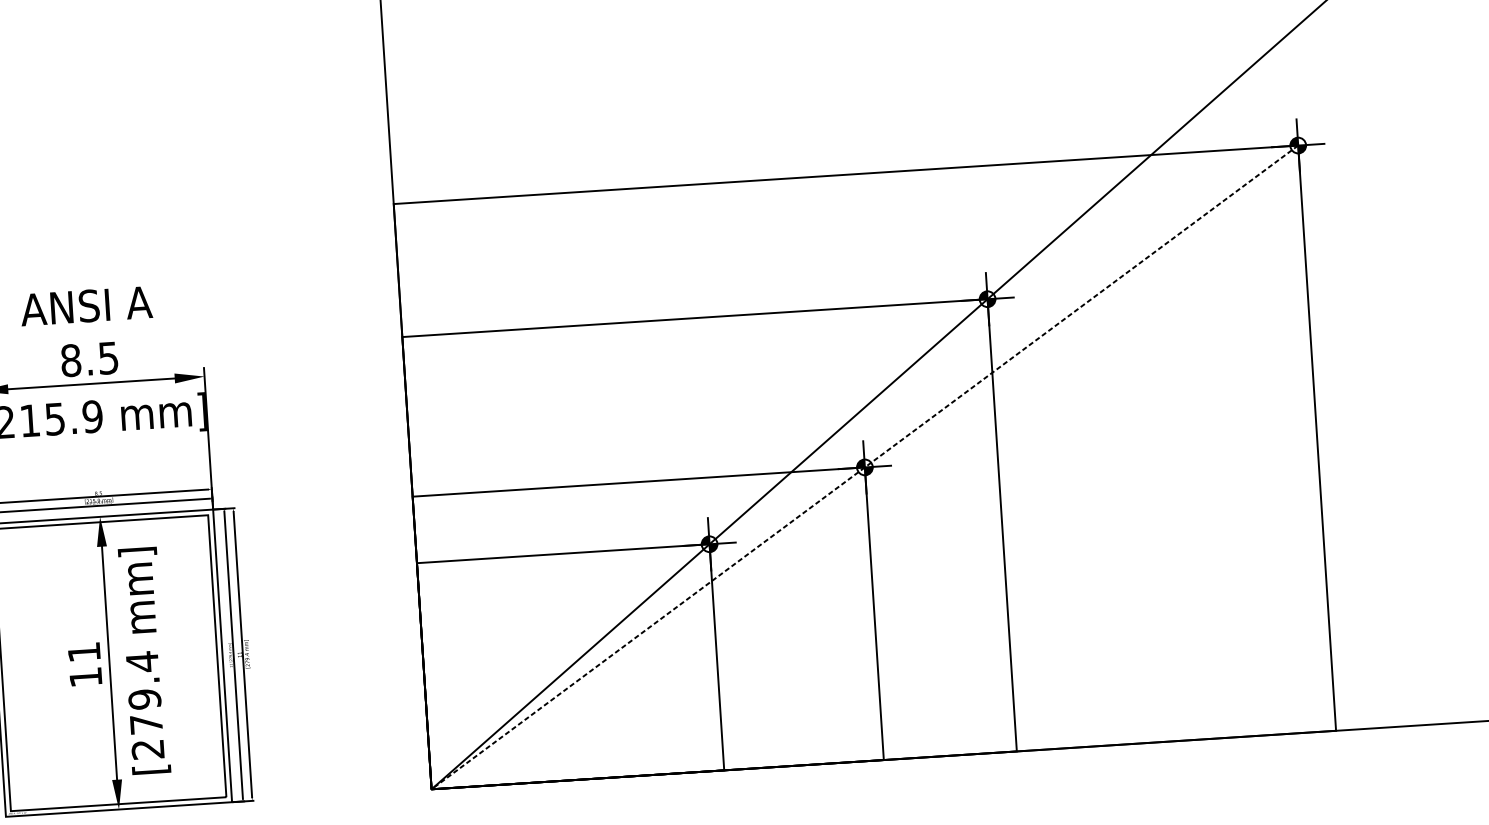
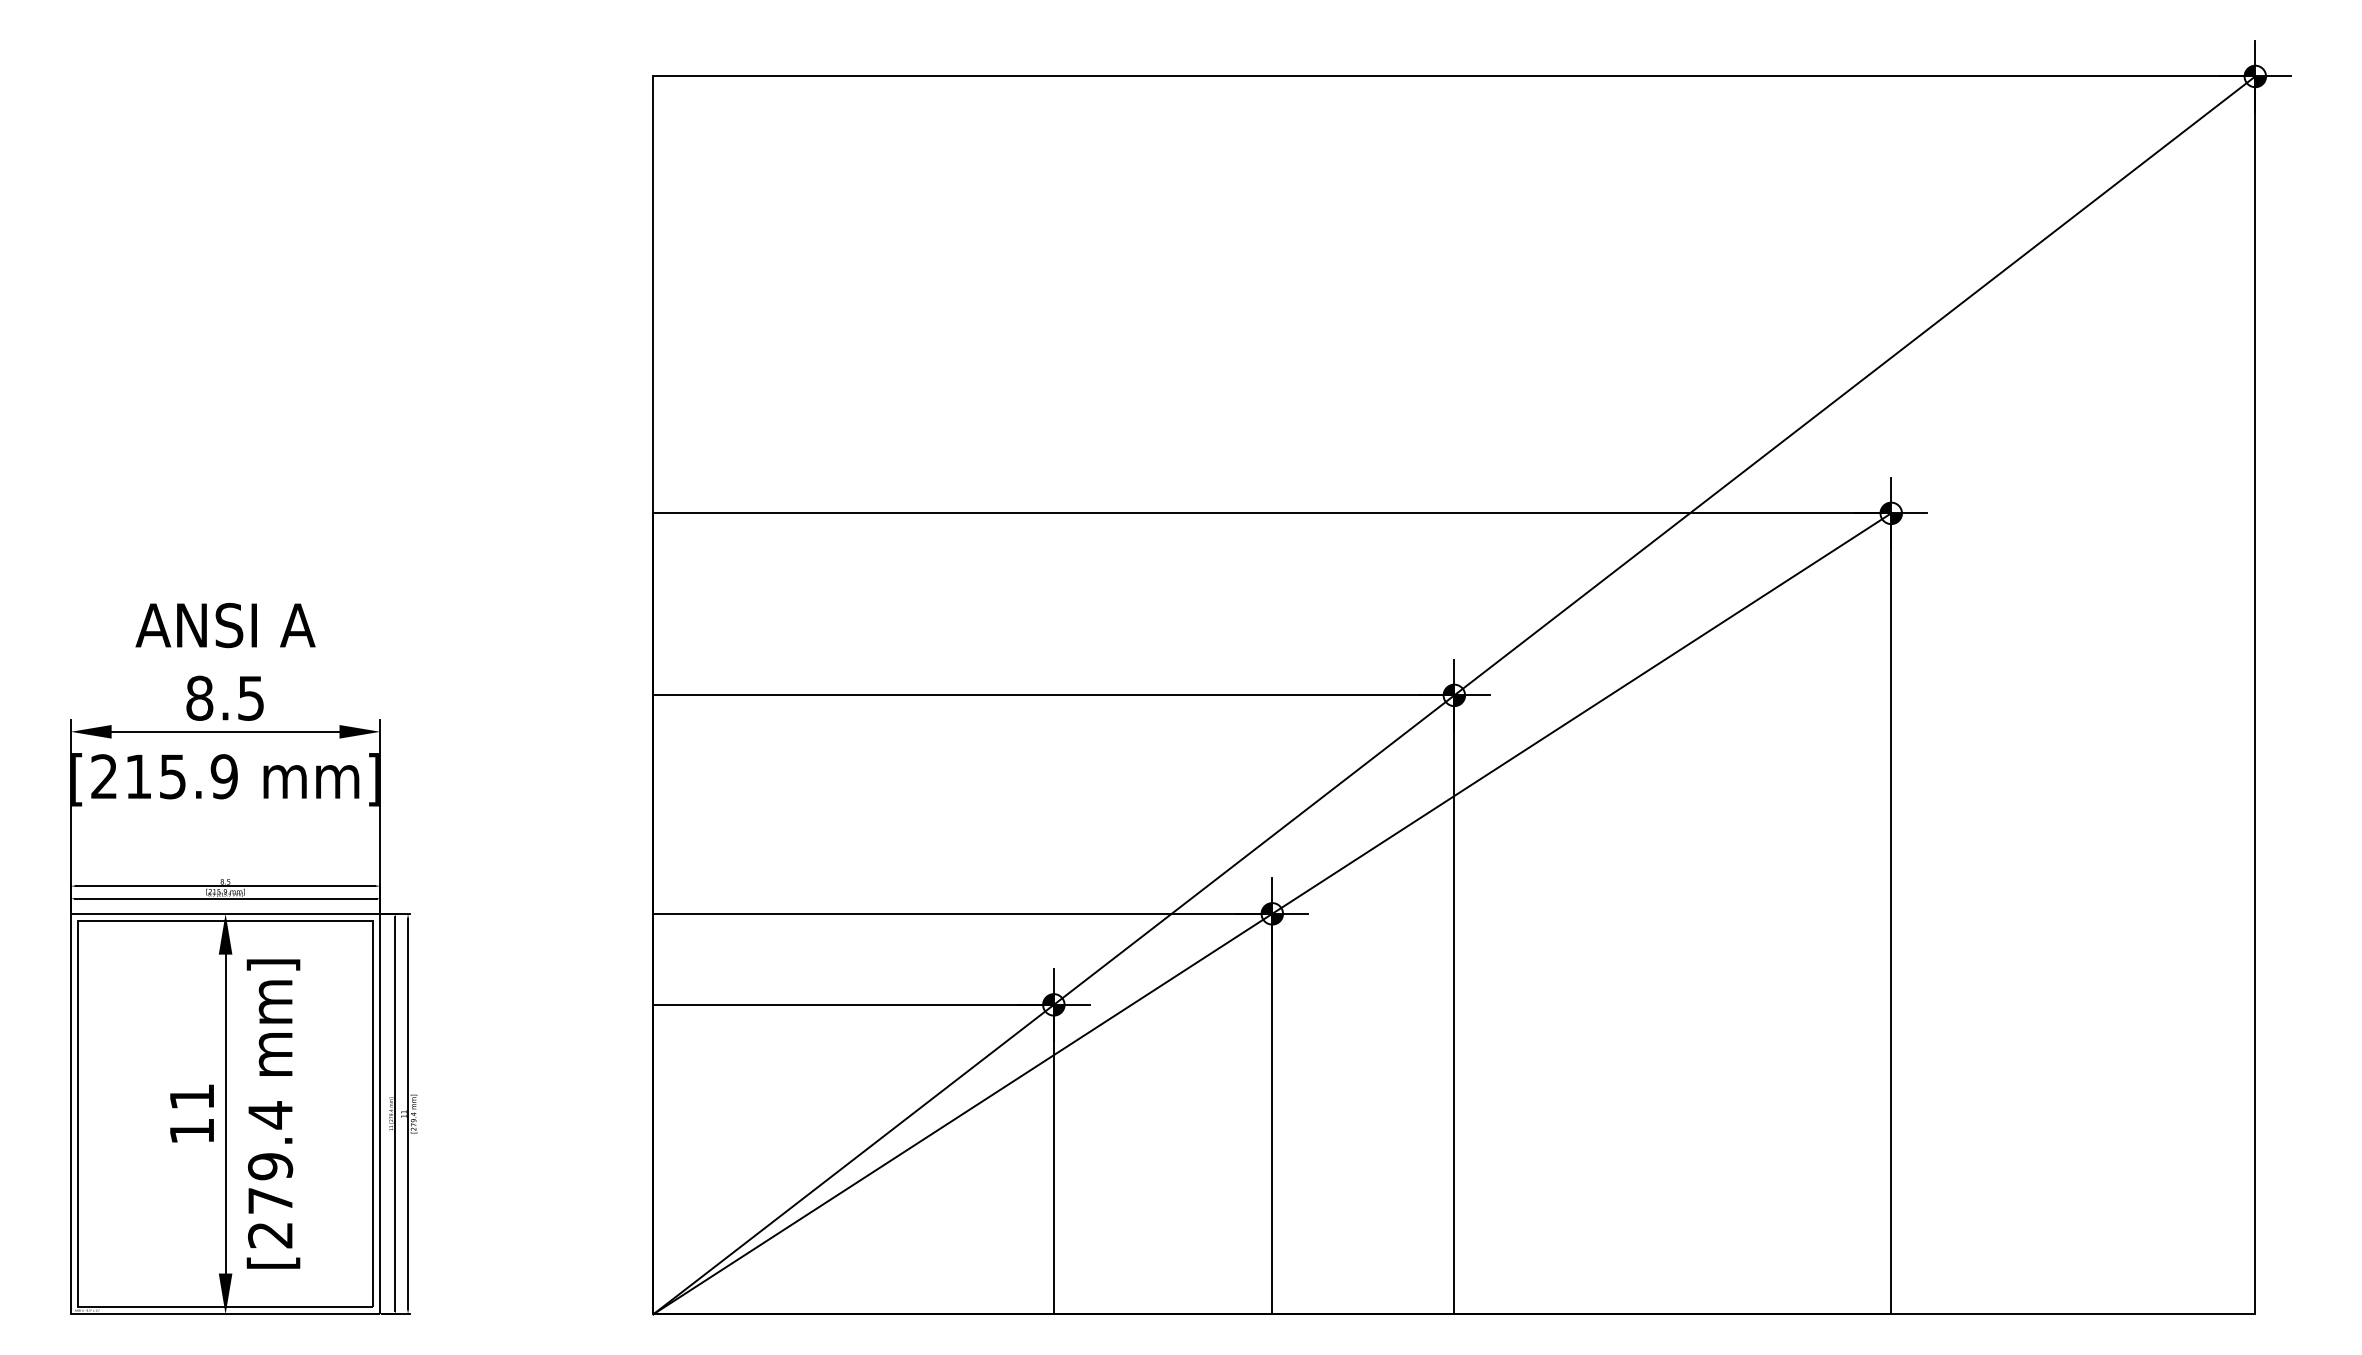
line: (864, 467) -> (1271, 914), dashed -> solid

